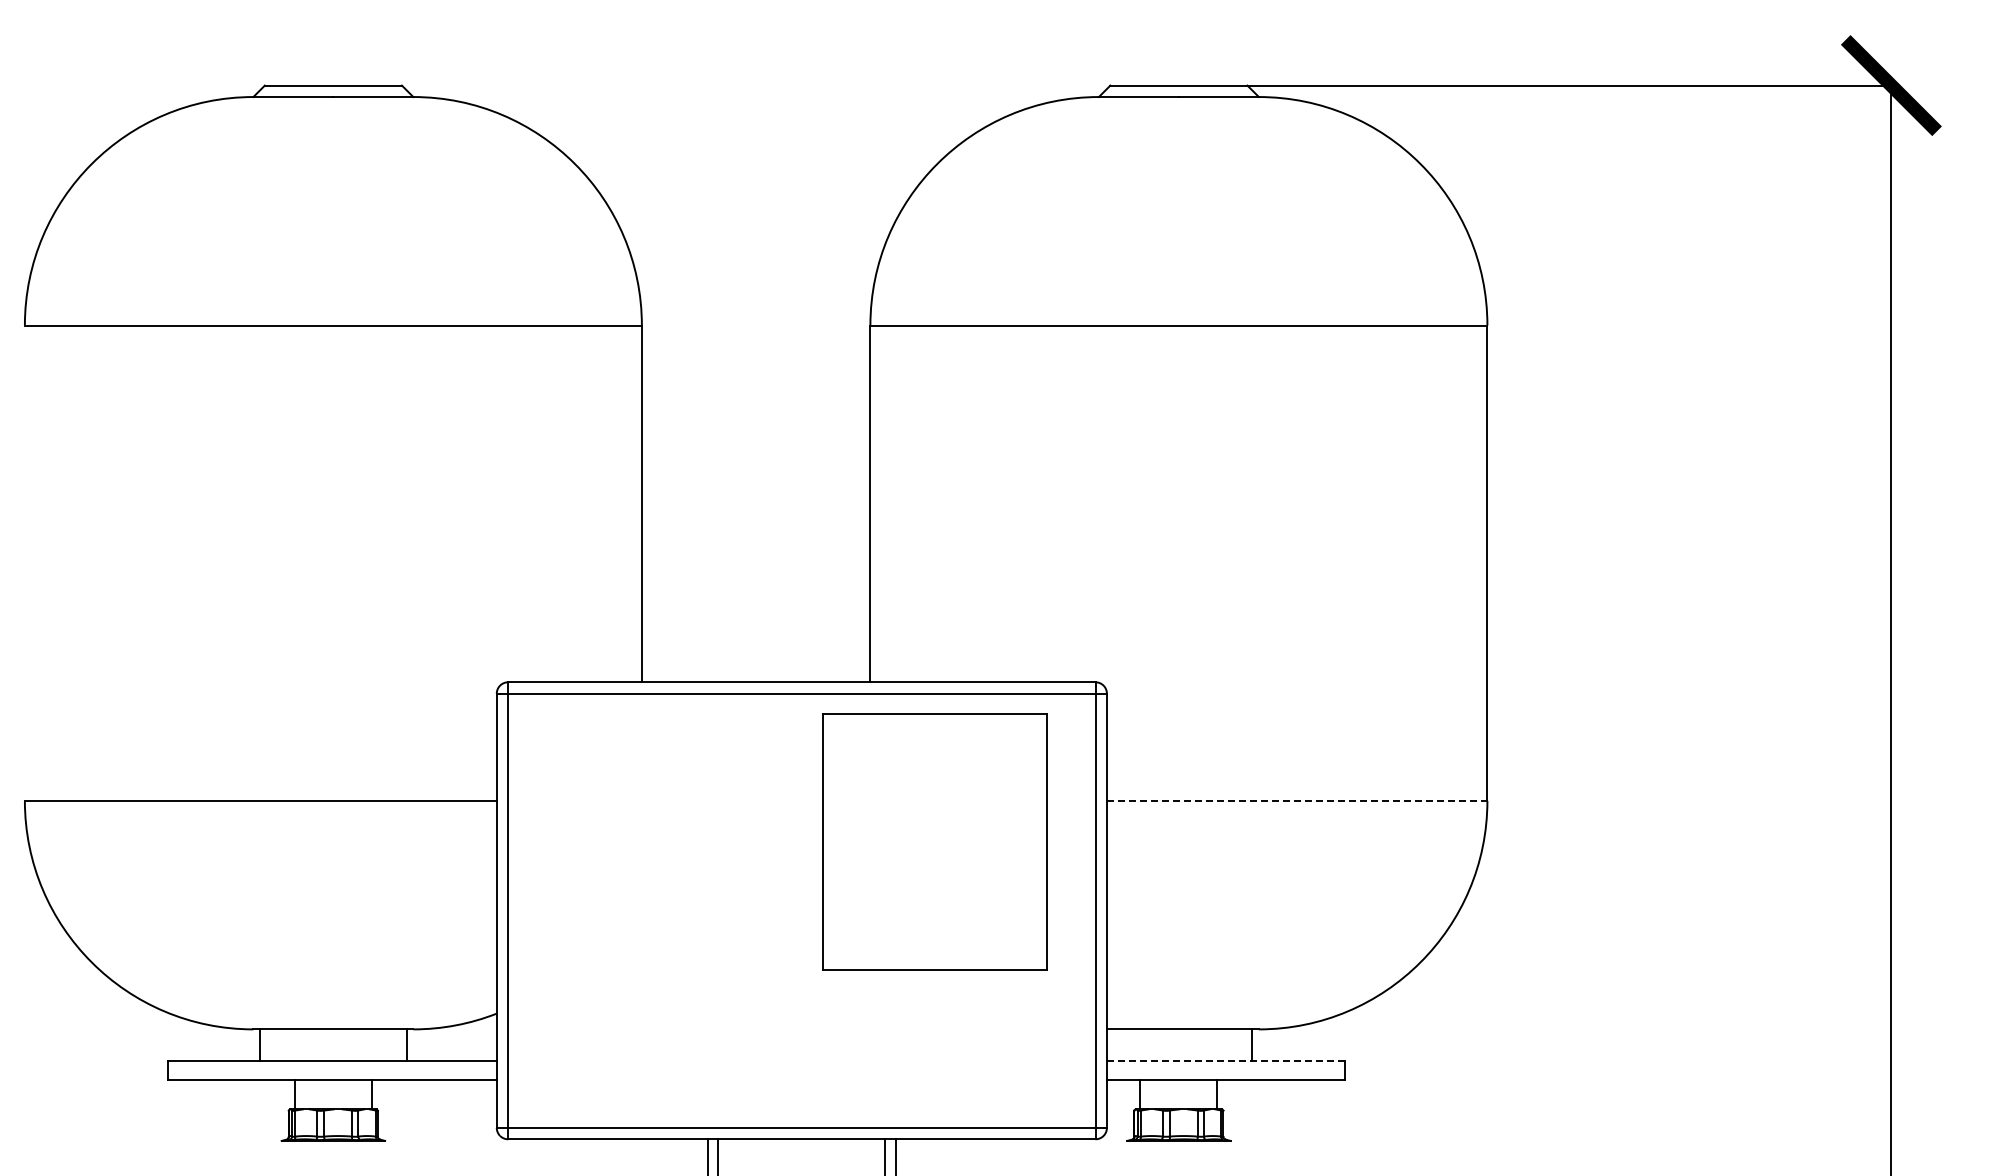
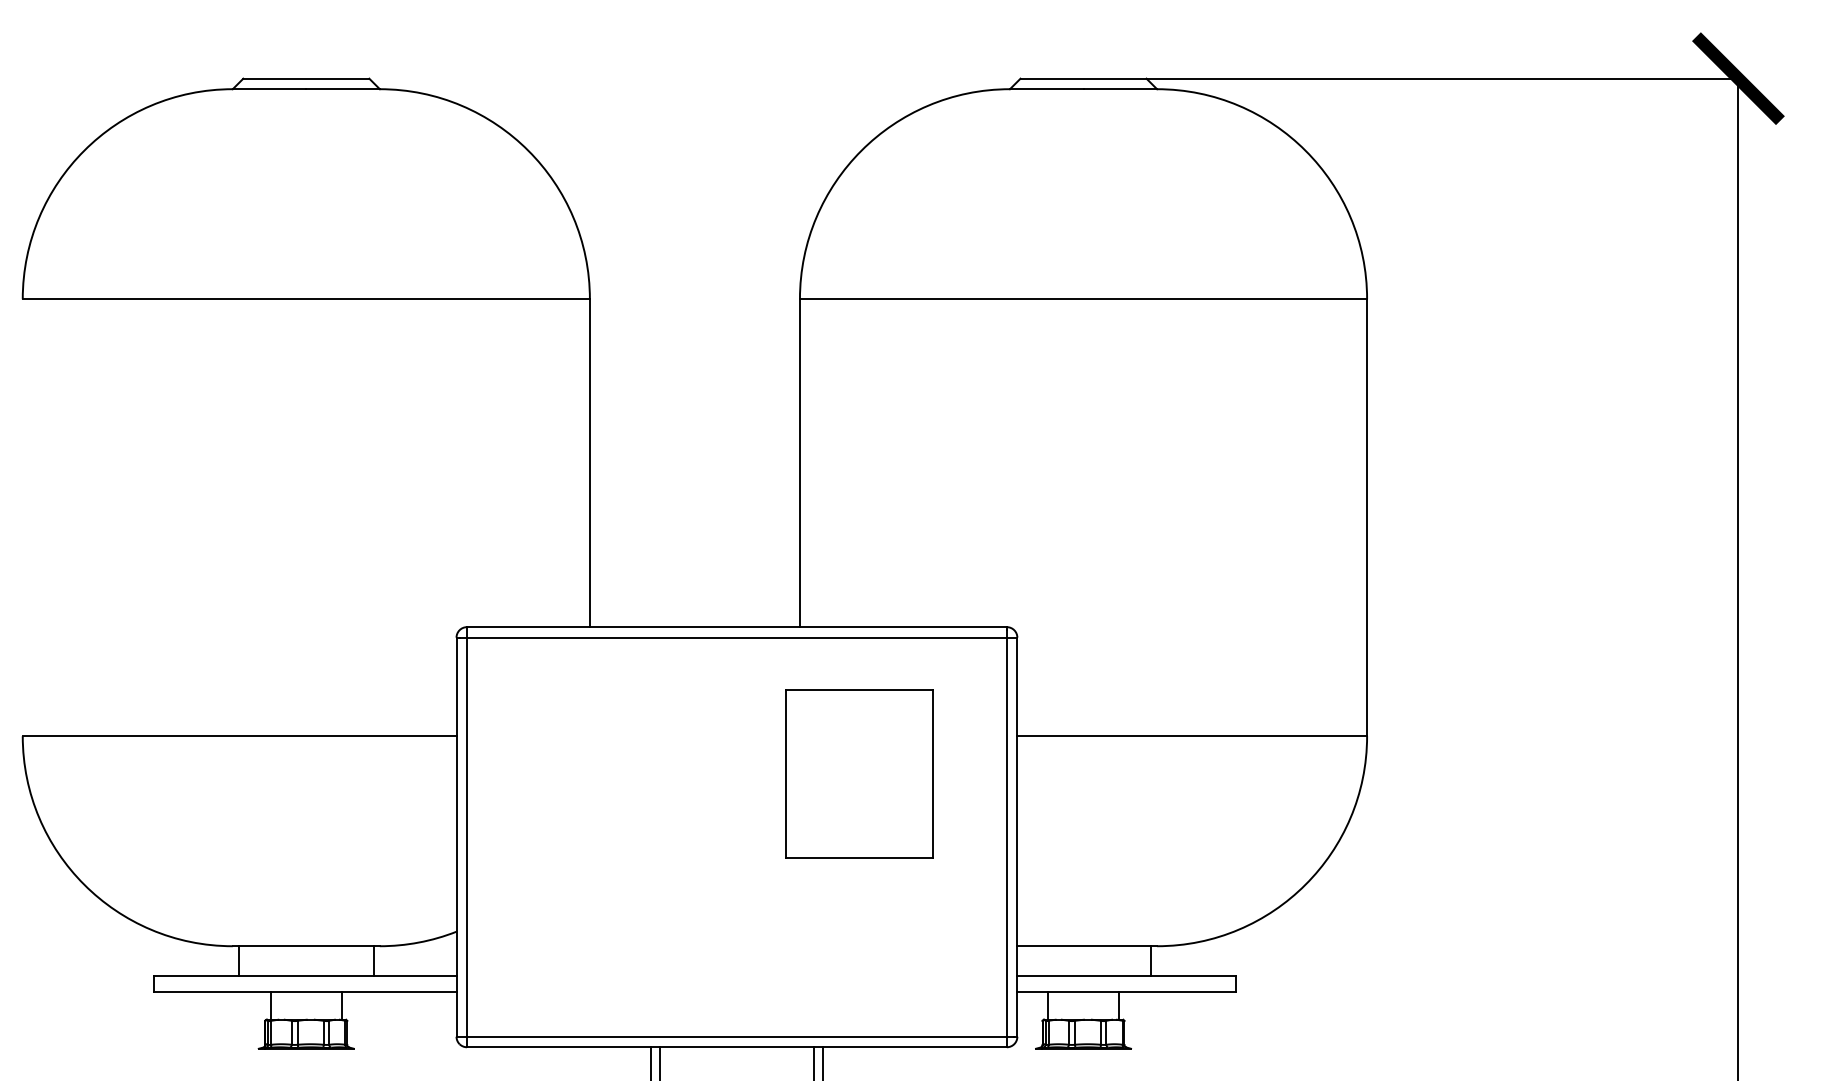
line: (1297, 800) -> (1192, 735), dashed -> solid
part: (935, 842) -> (859, 774), size x0.71
line: (1225, 1061) -> (1126, 975), dashed -> solid

